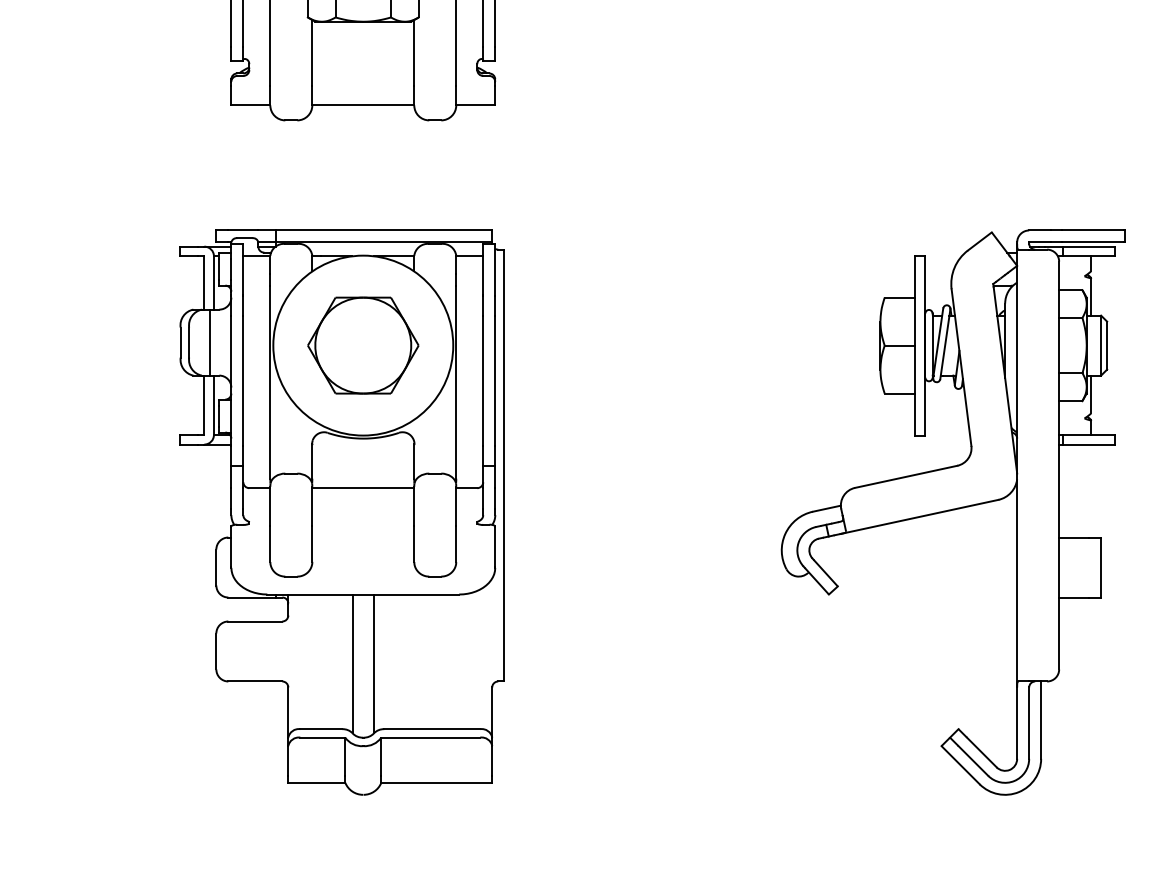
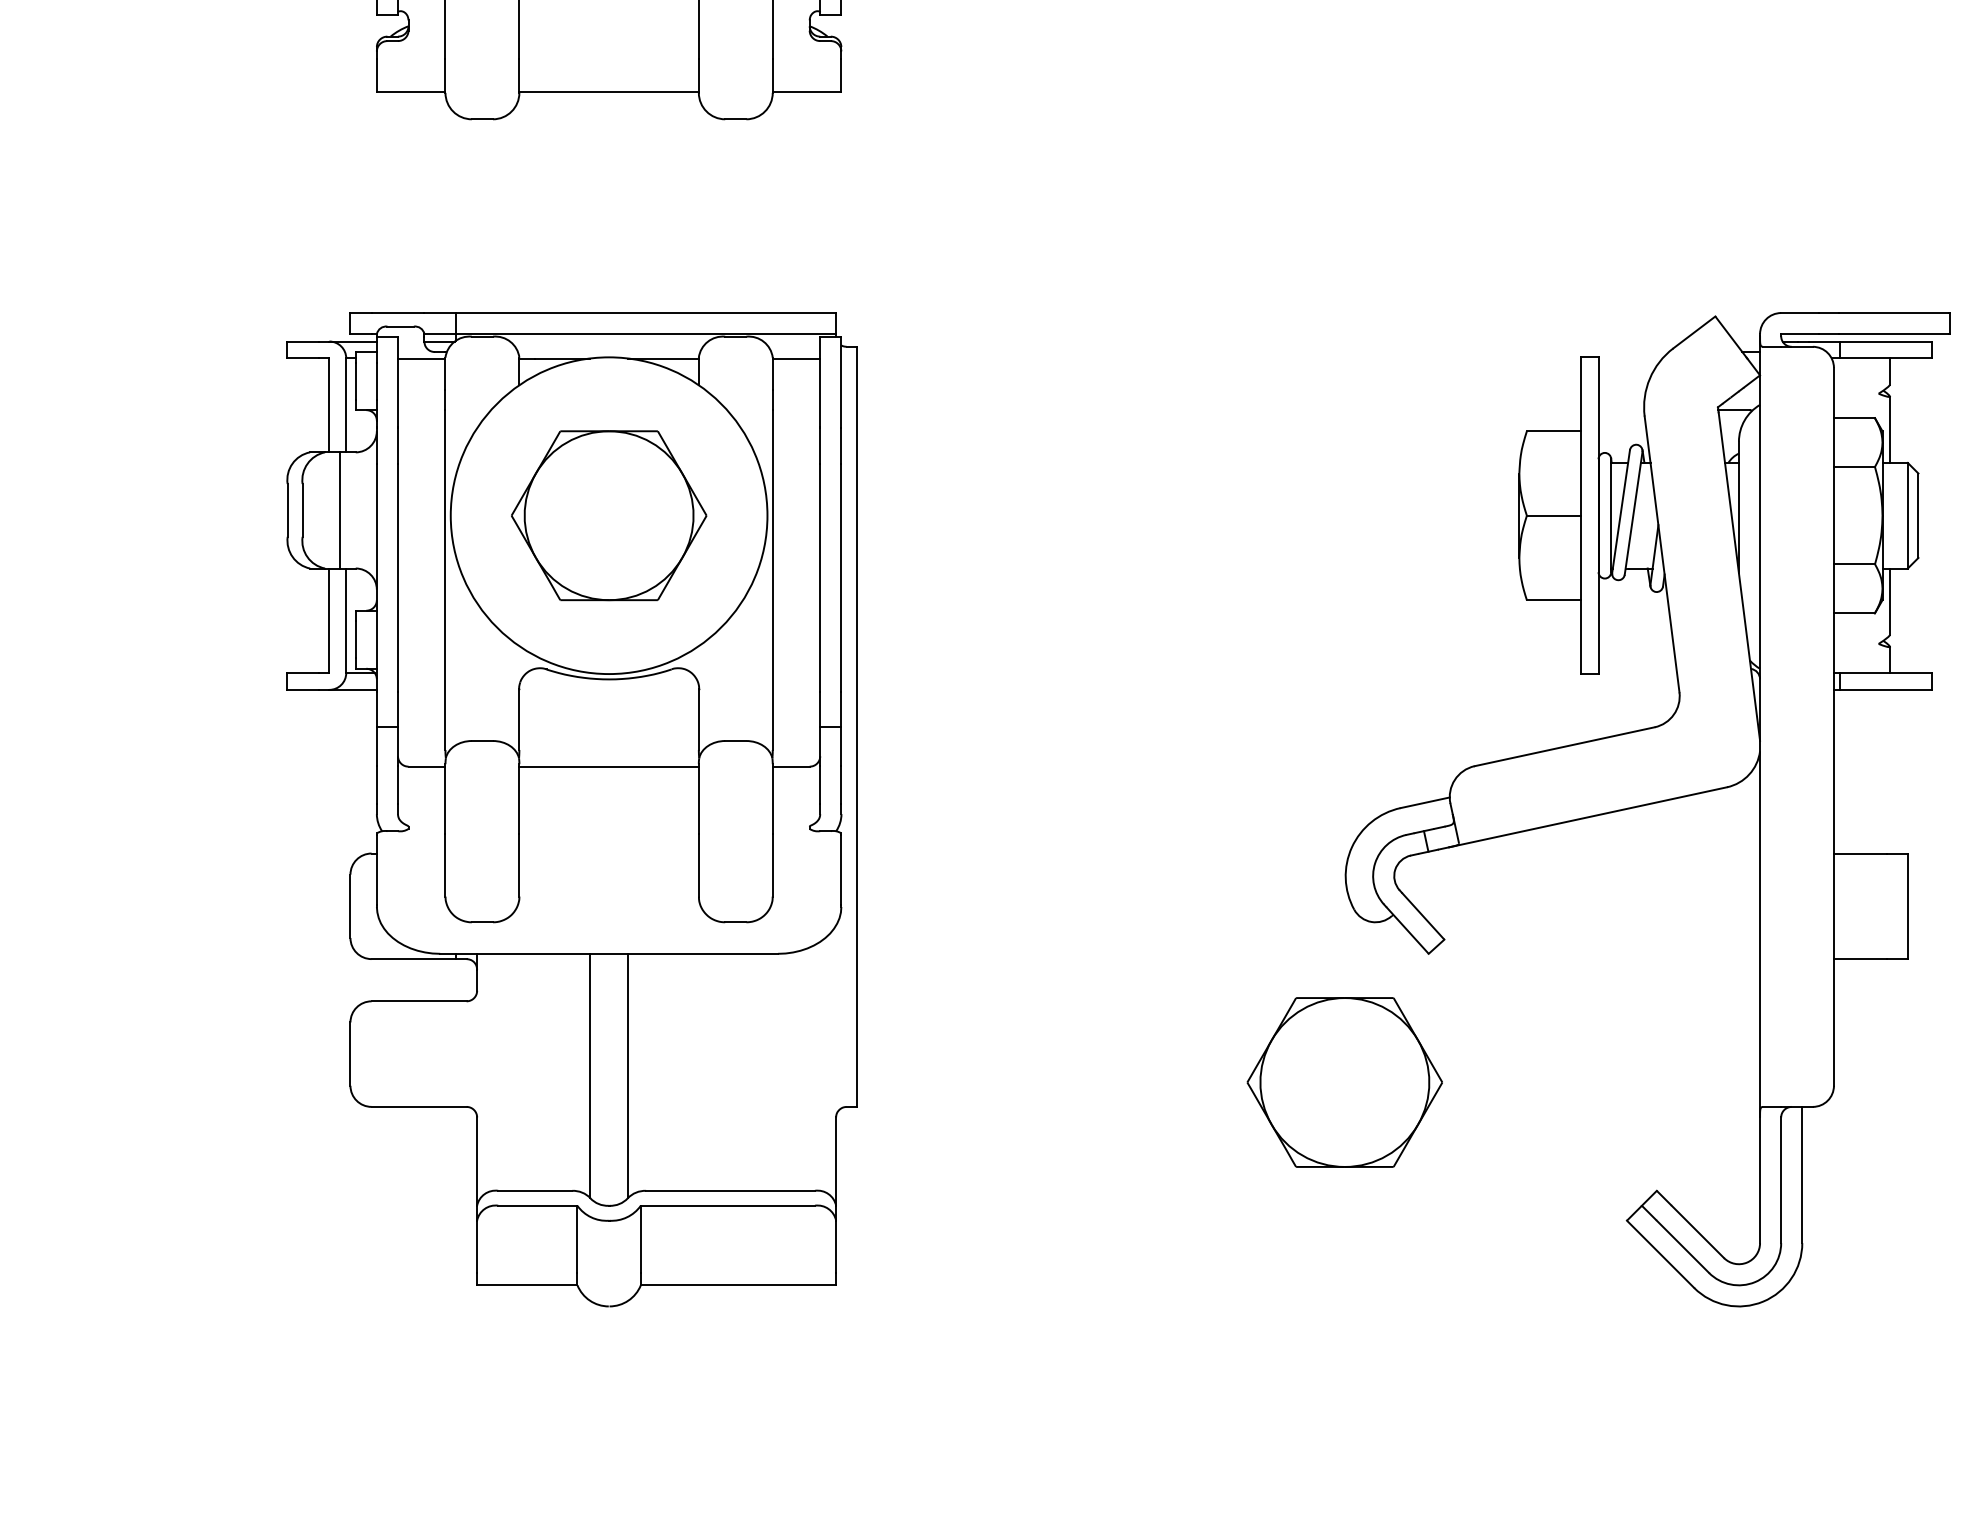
part: (781, 667) -> (1345, 1082), added

